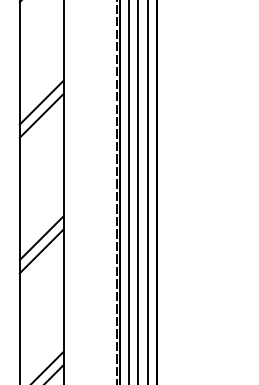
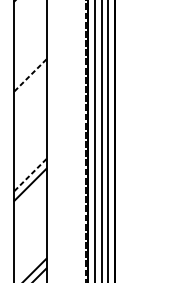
line: (41, 102) -> (30, 75), solid -> dashed
line: (41, 115) -> (30, 84), removed
line: (41, 238) -> (30, 175), solid -> dashed

